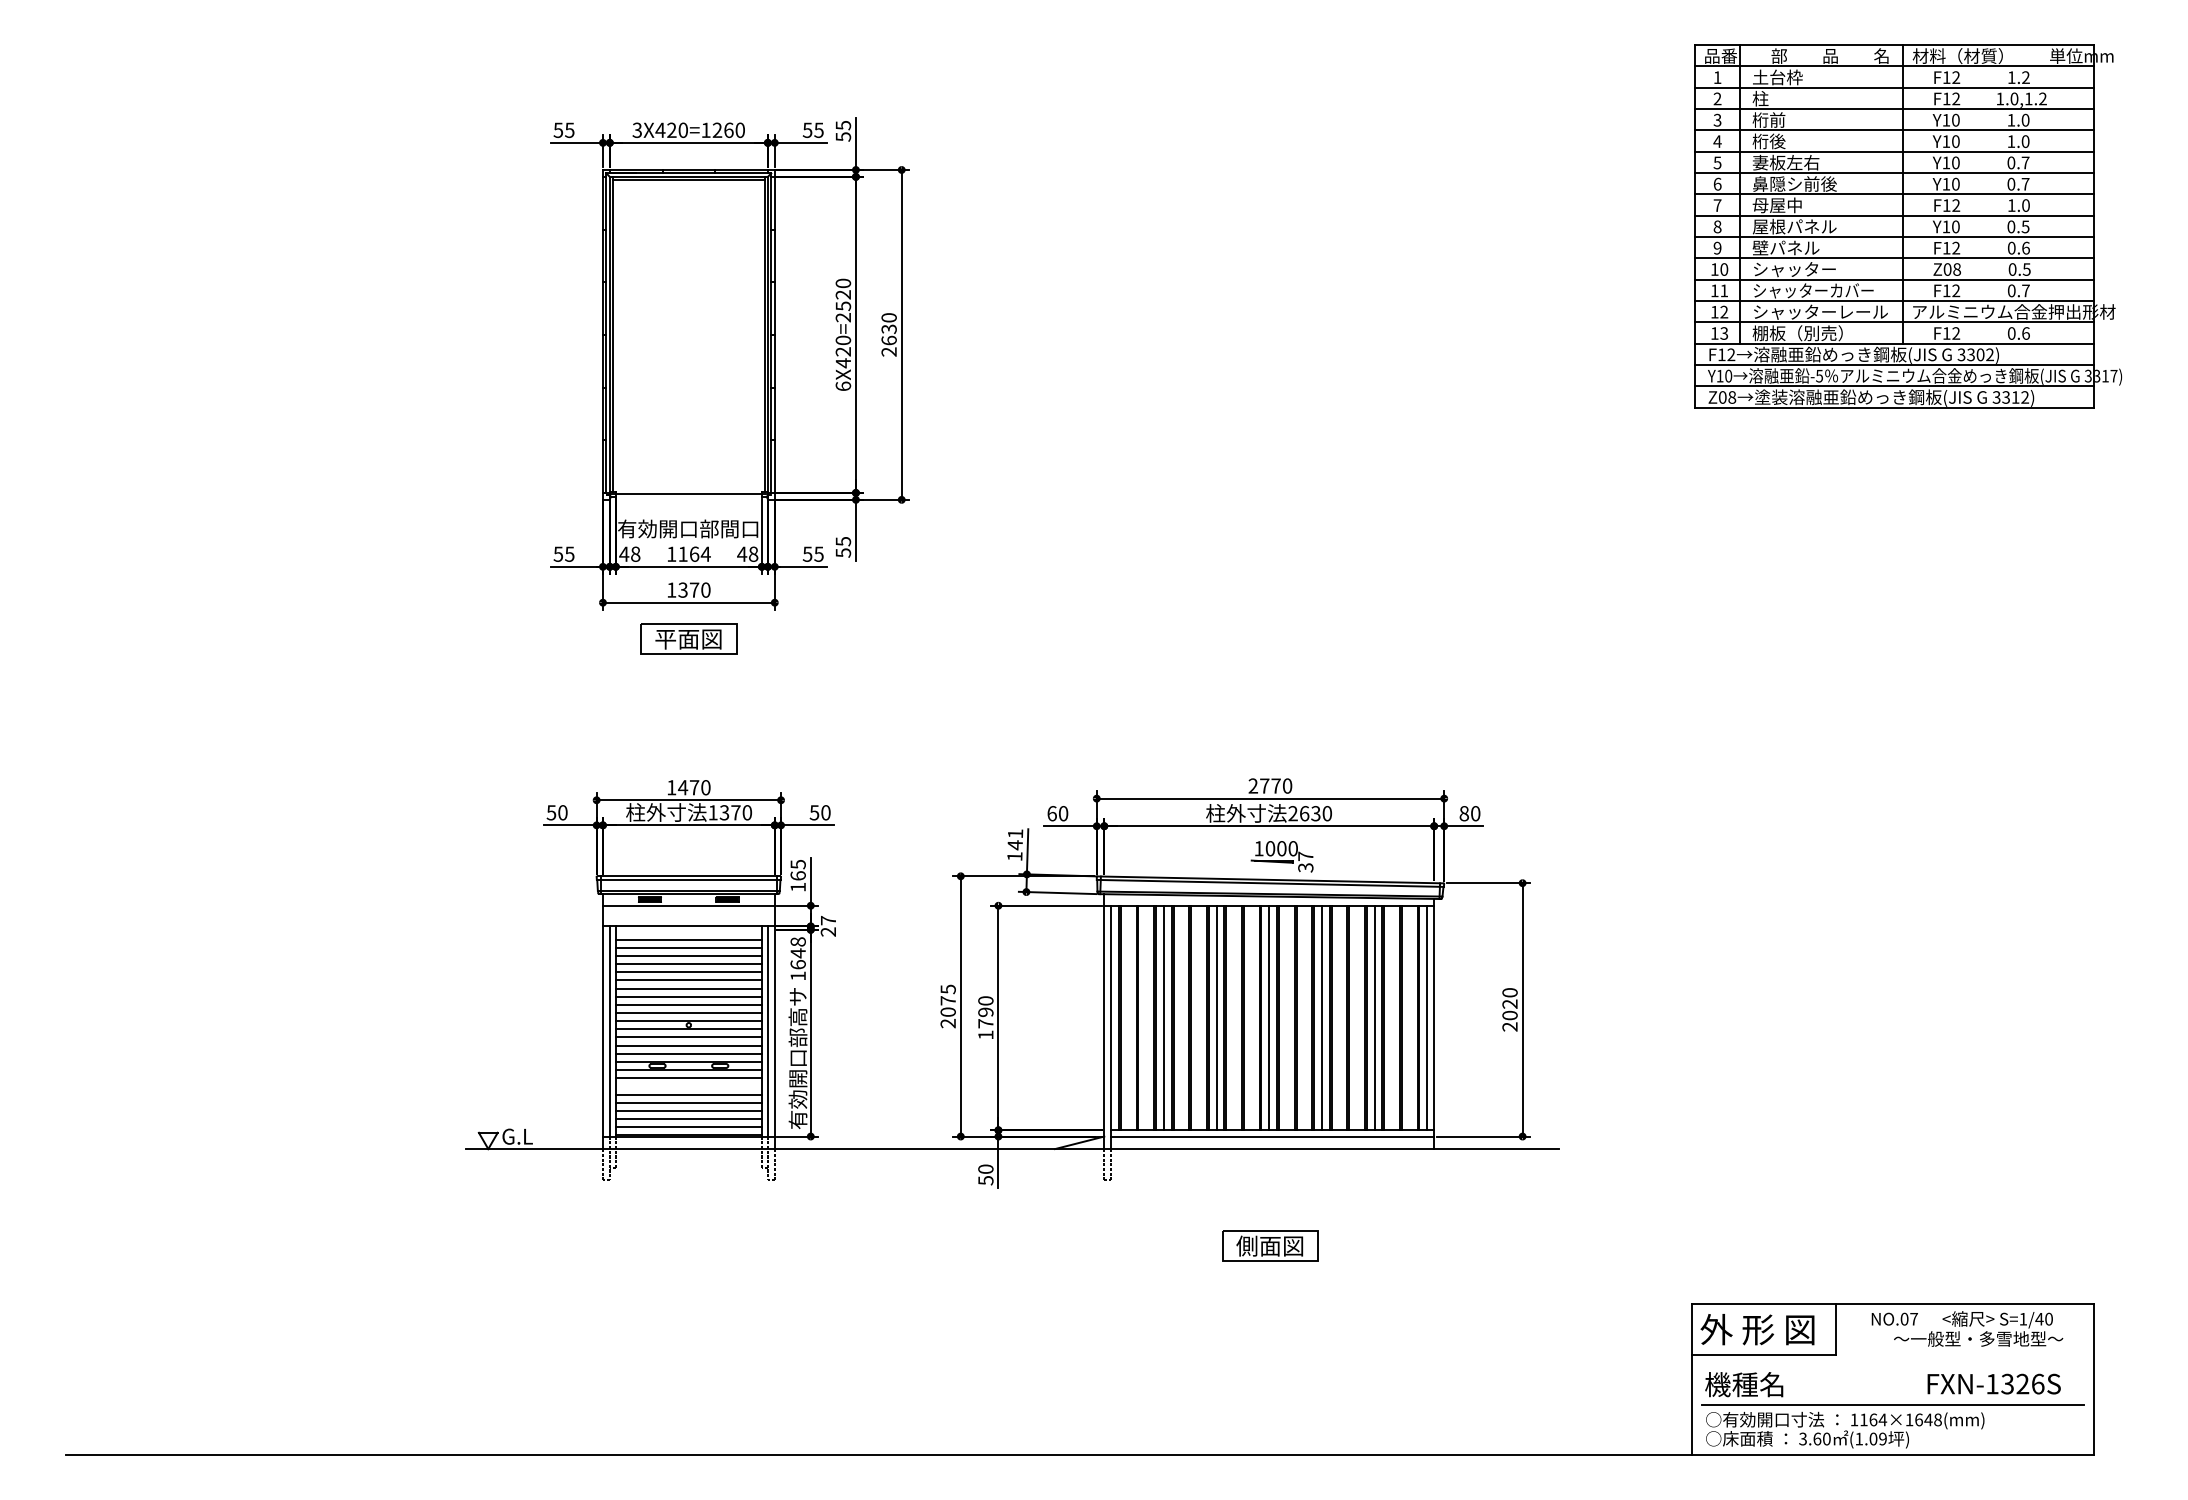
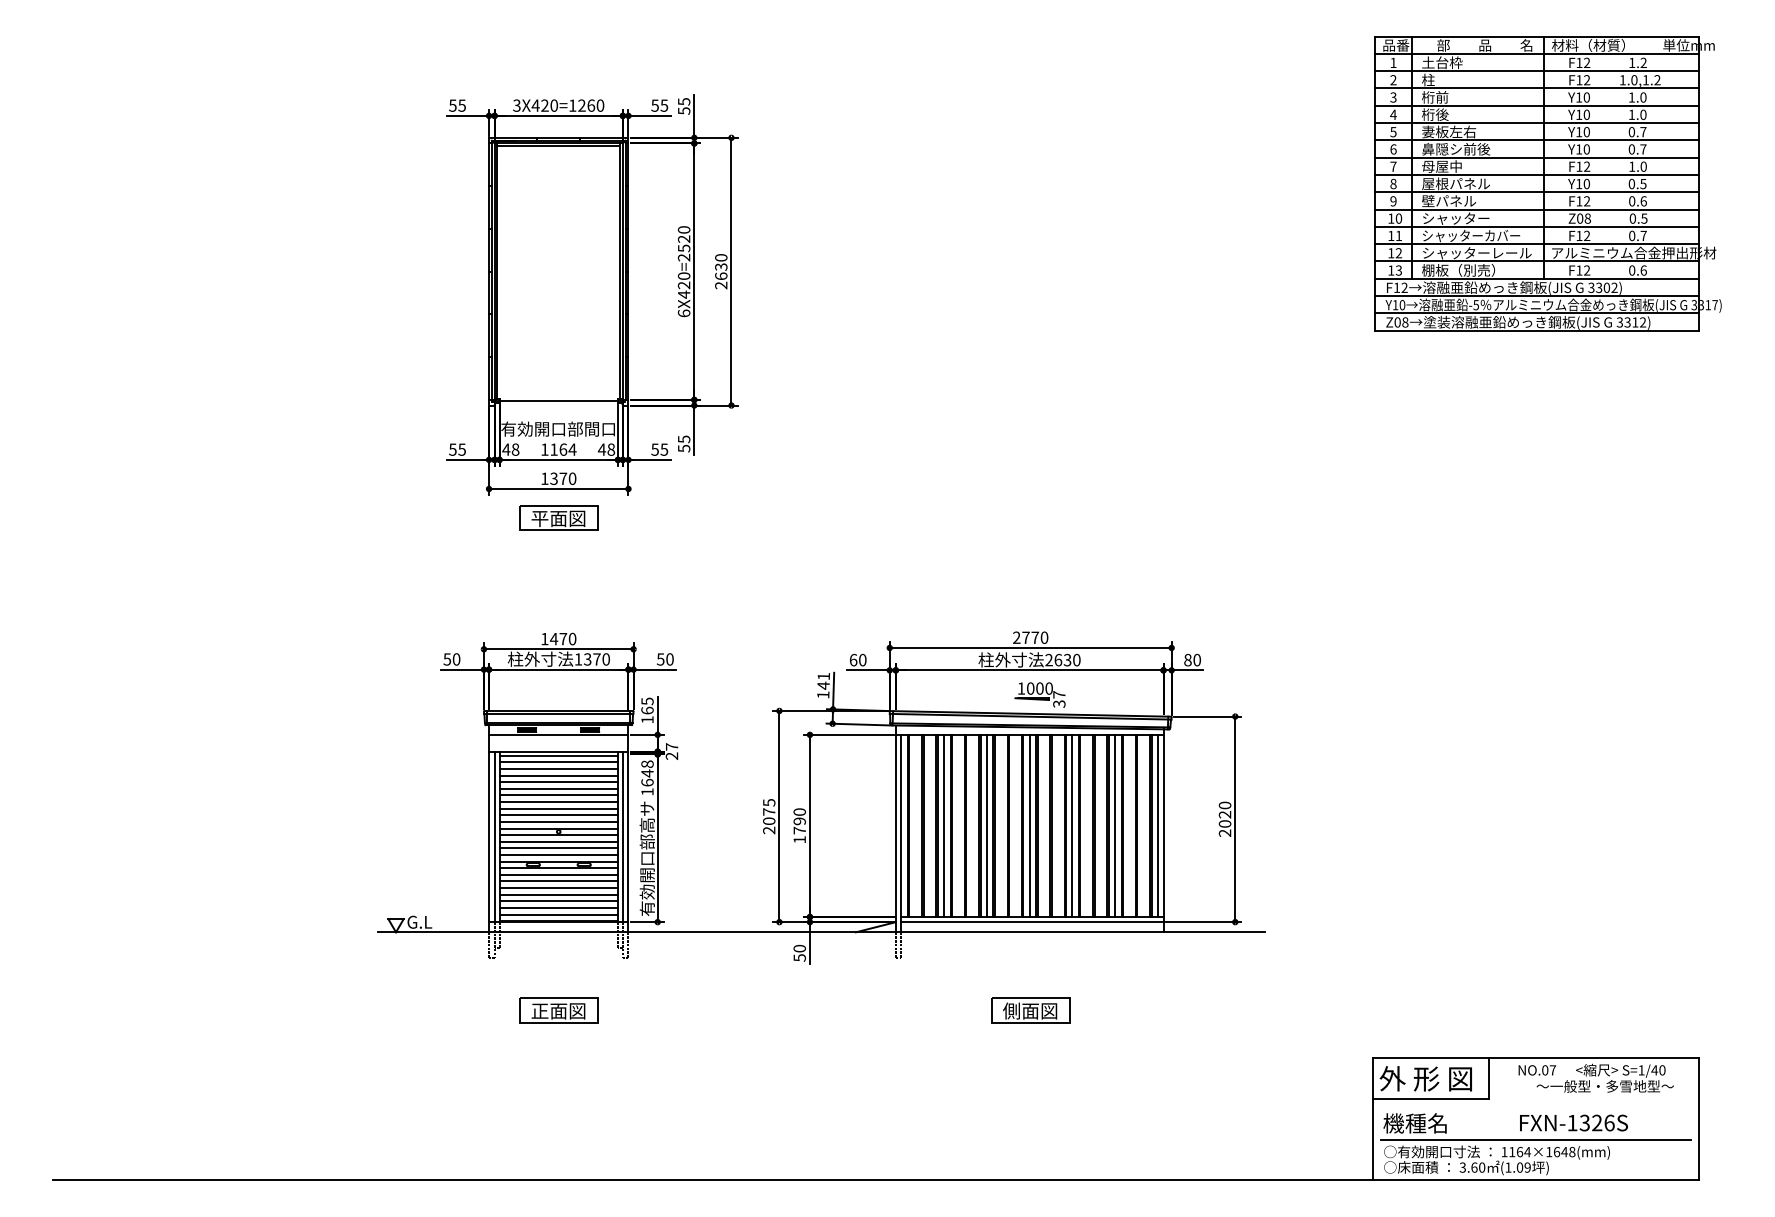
line: (688, 931) -> (558, 755), added
line: (688, 1086) -> (558, 881), added
part: (688, 1245) -> (558, 1010), added
text: (1993, 1383) -> (1573, 1122), moved

